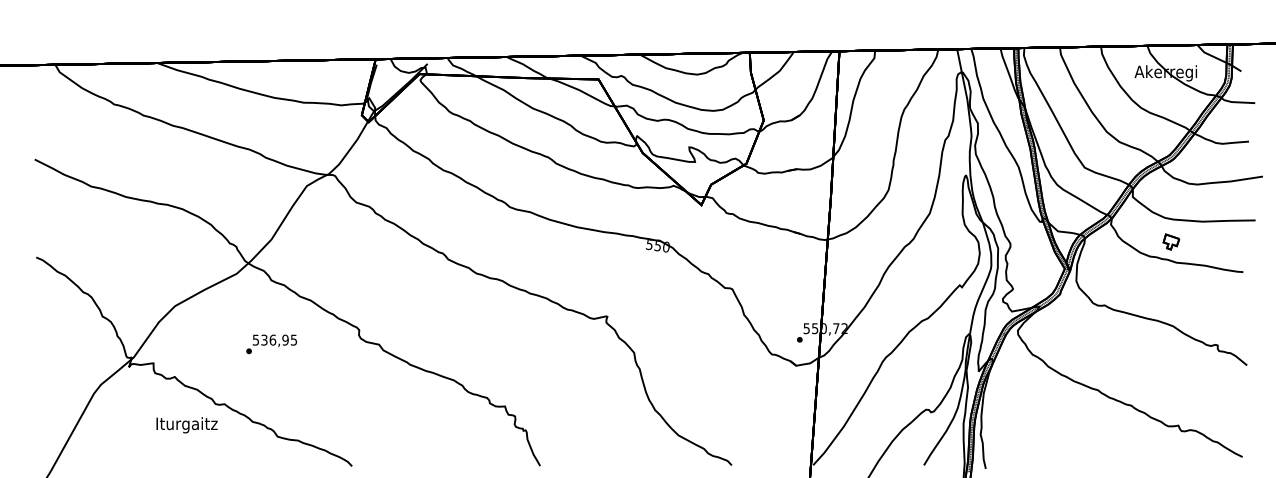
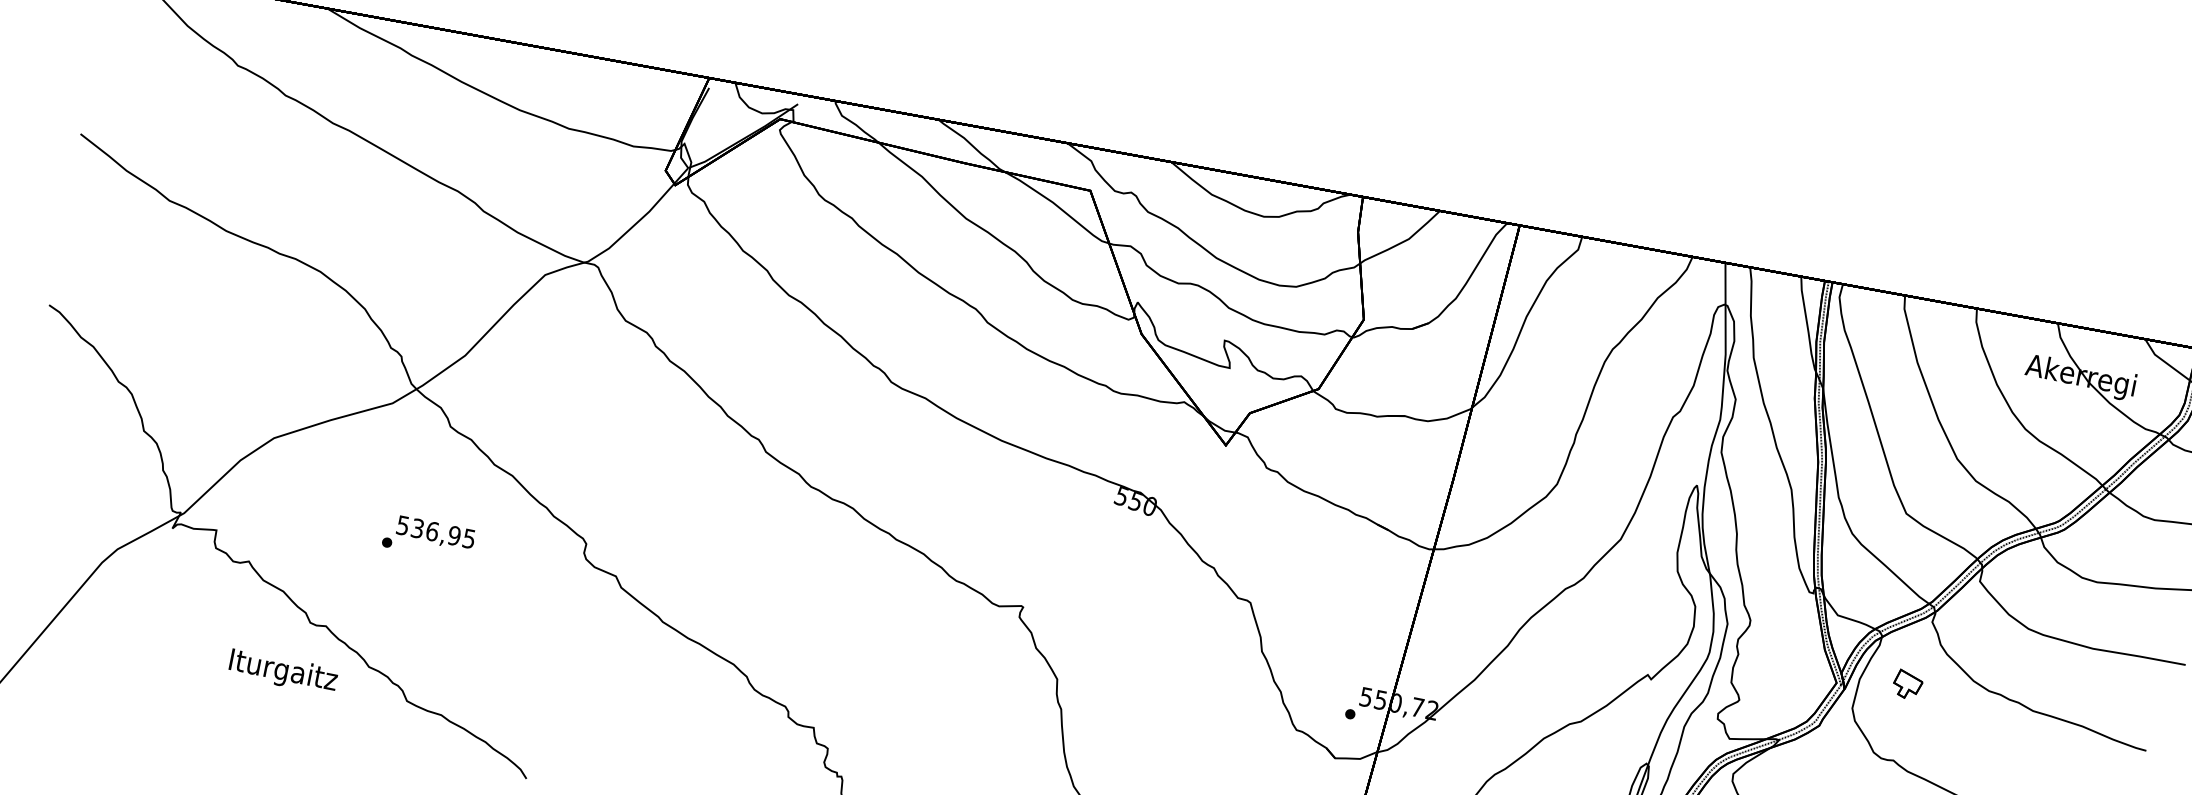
part: (1171, 241) -> (1908, 683), moved
text: (186, 425) -> (282, 672), moved

